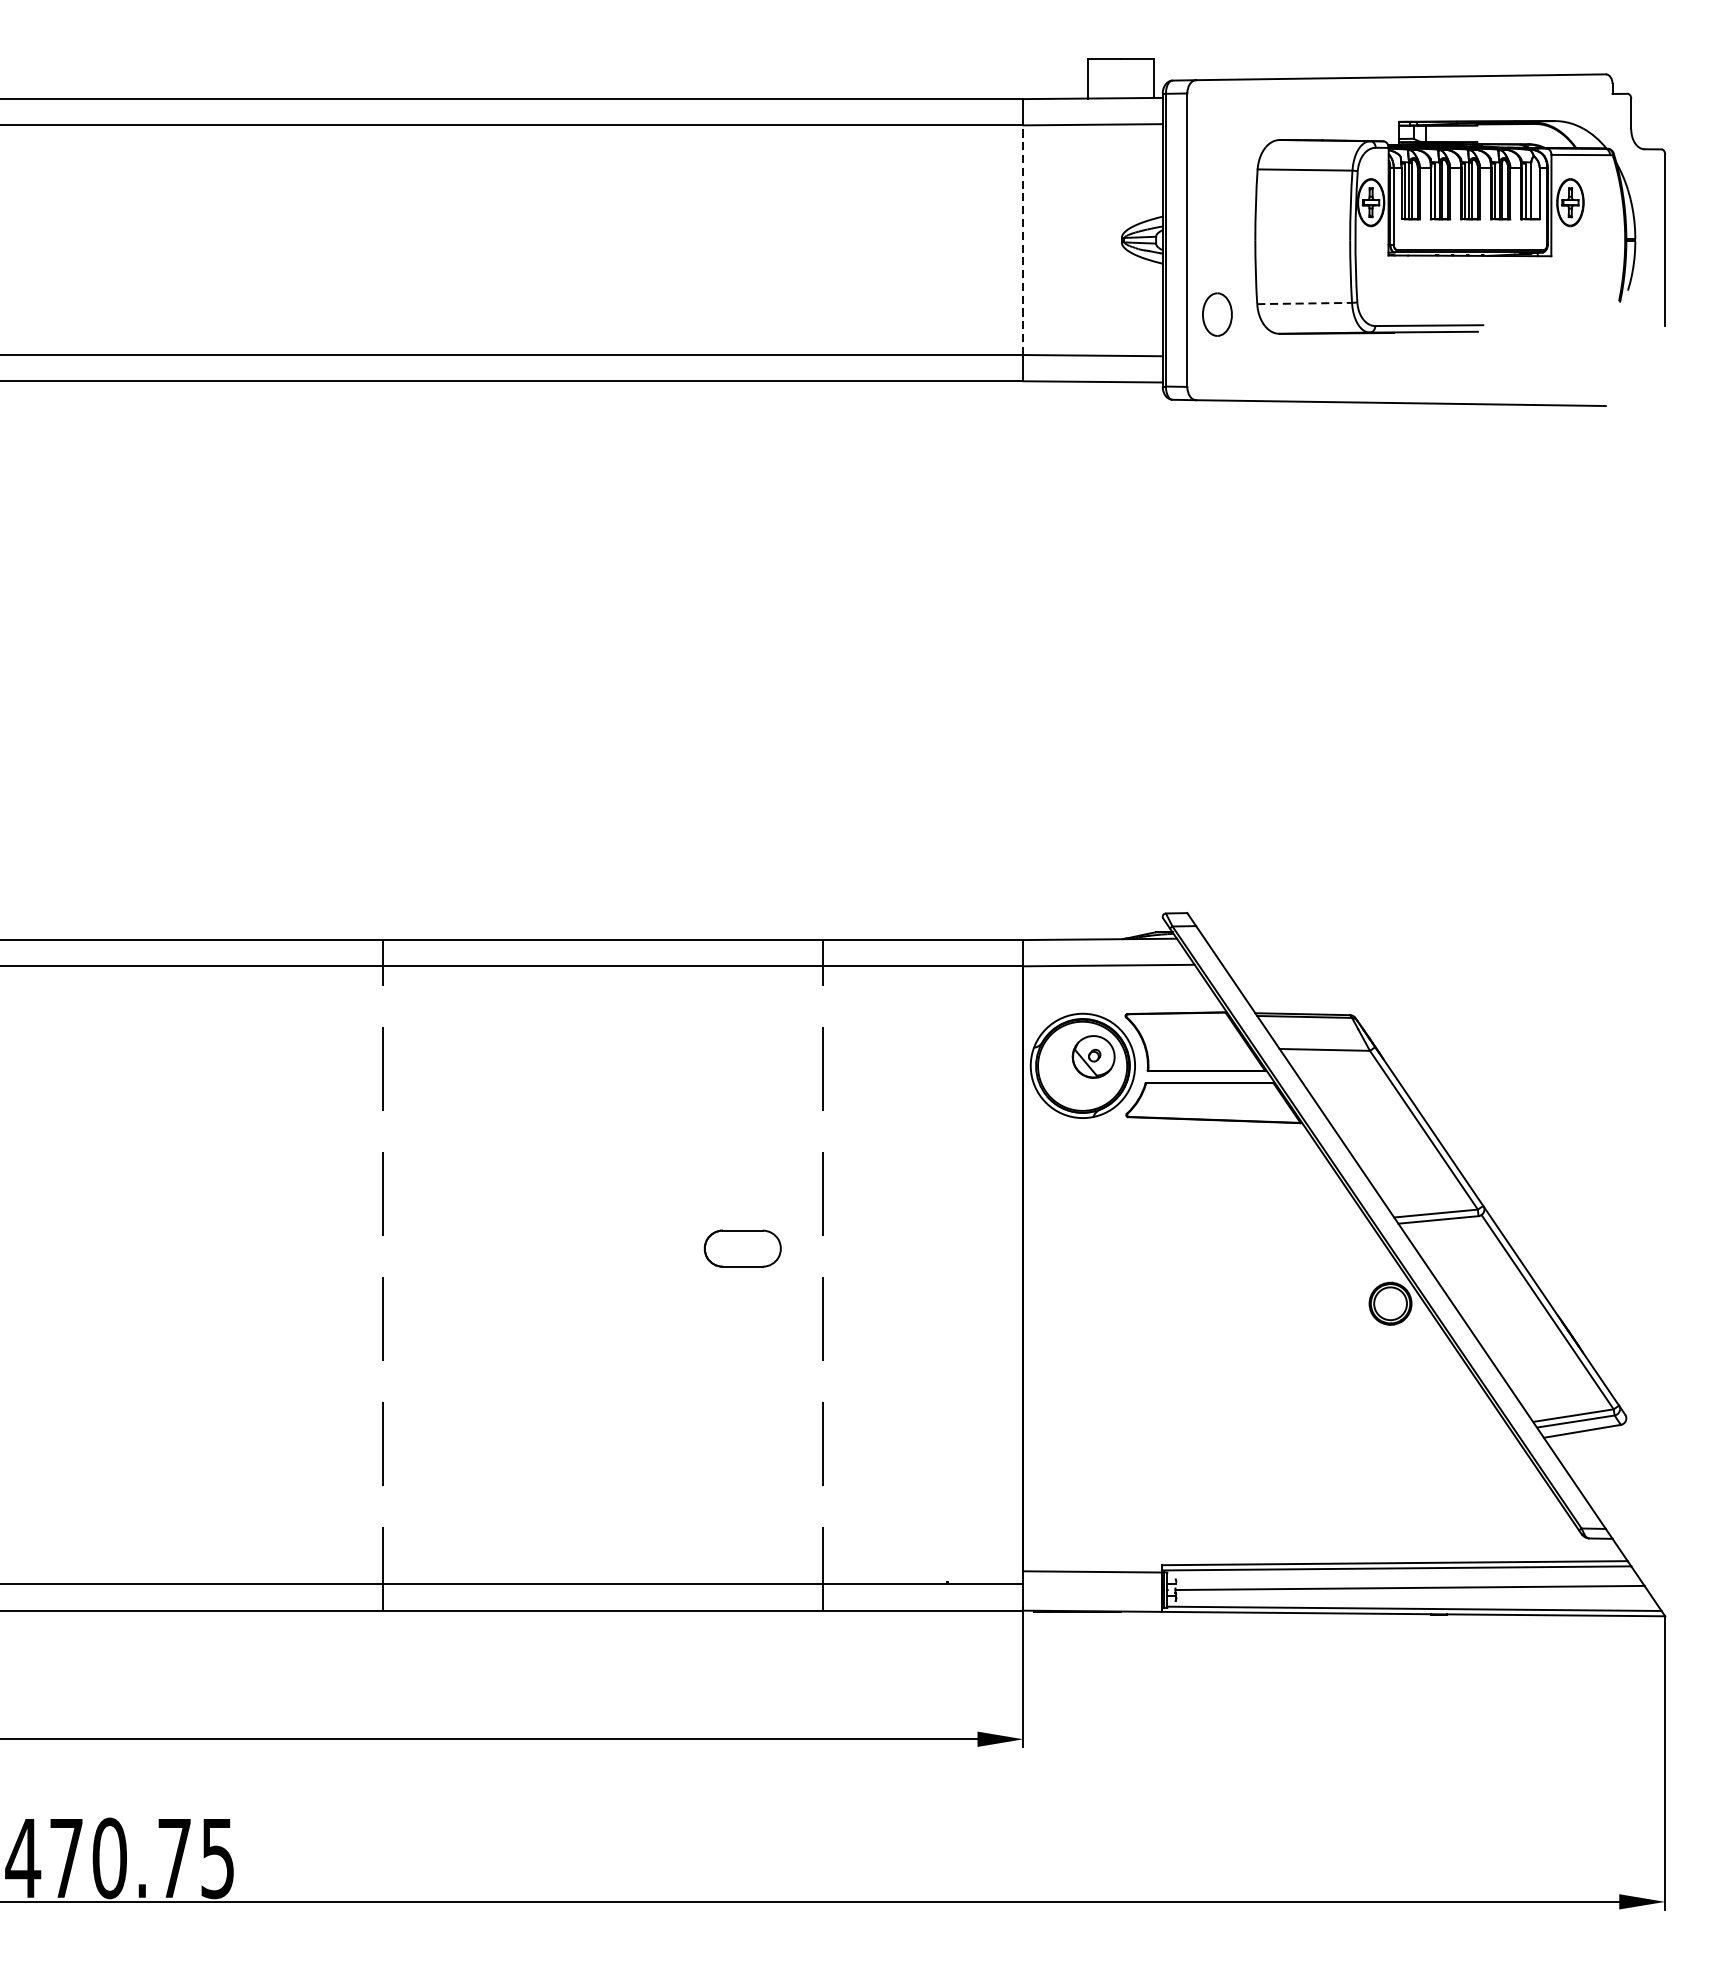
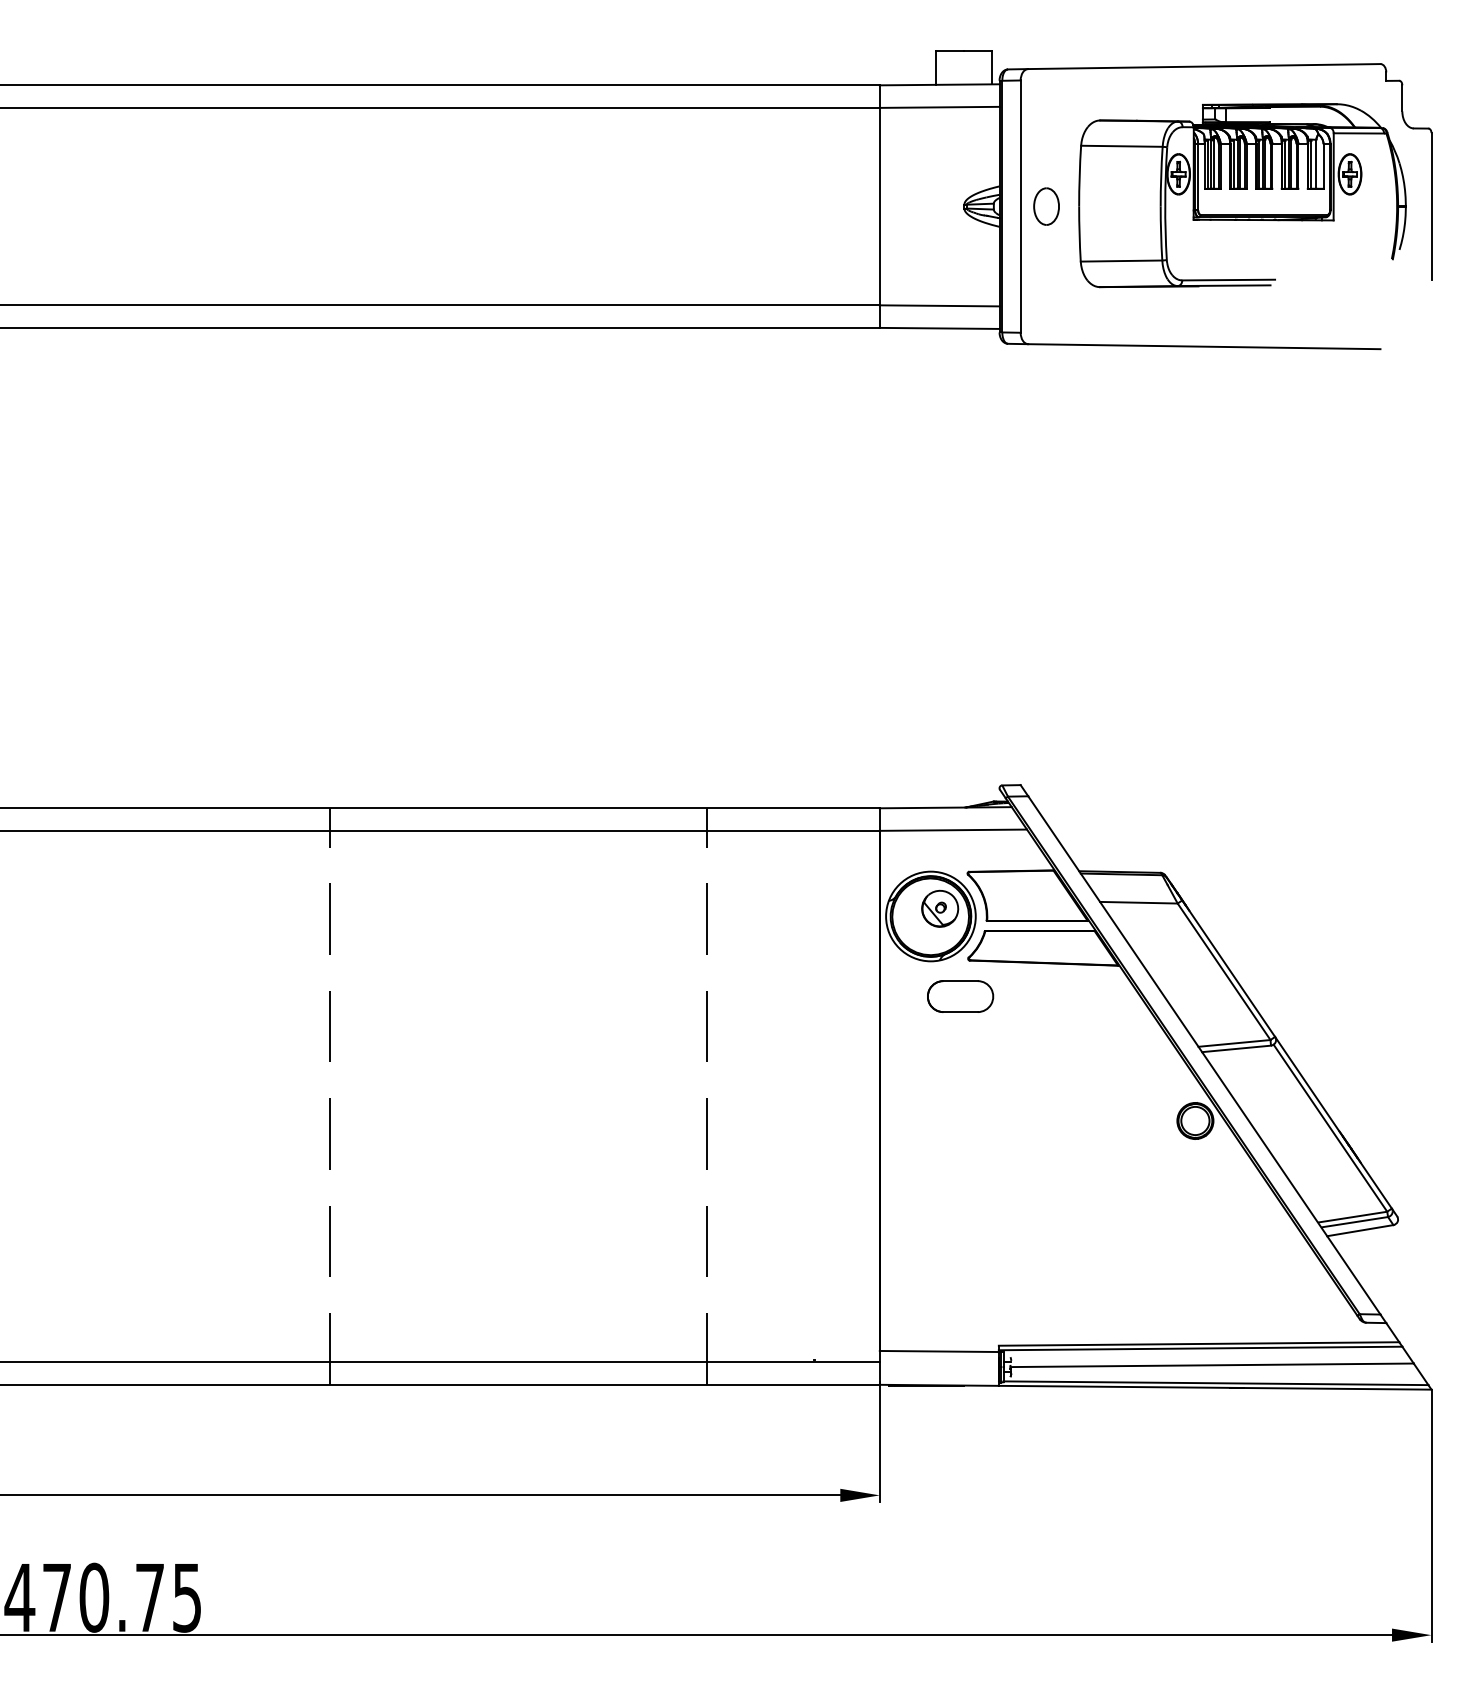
line: (1023, 240) -> (879, 206), dashed -> solid
line: (1304, 304) -> (1121, 261), dashed -> solid
part: (1217, 314) -> (1046, 206), moved
part: (742, 1248) -> (960, 996), moved

